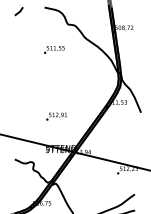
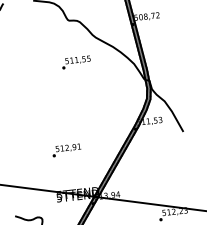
text: (54, 49) -> (76, 61), moved

